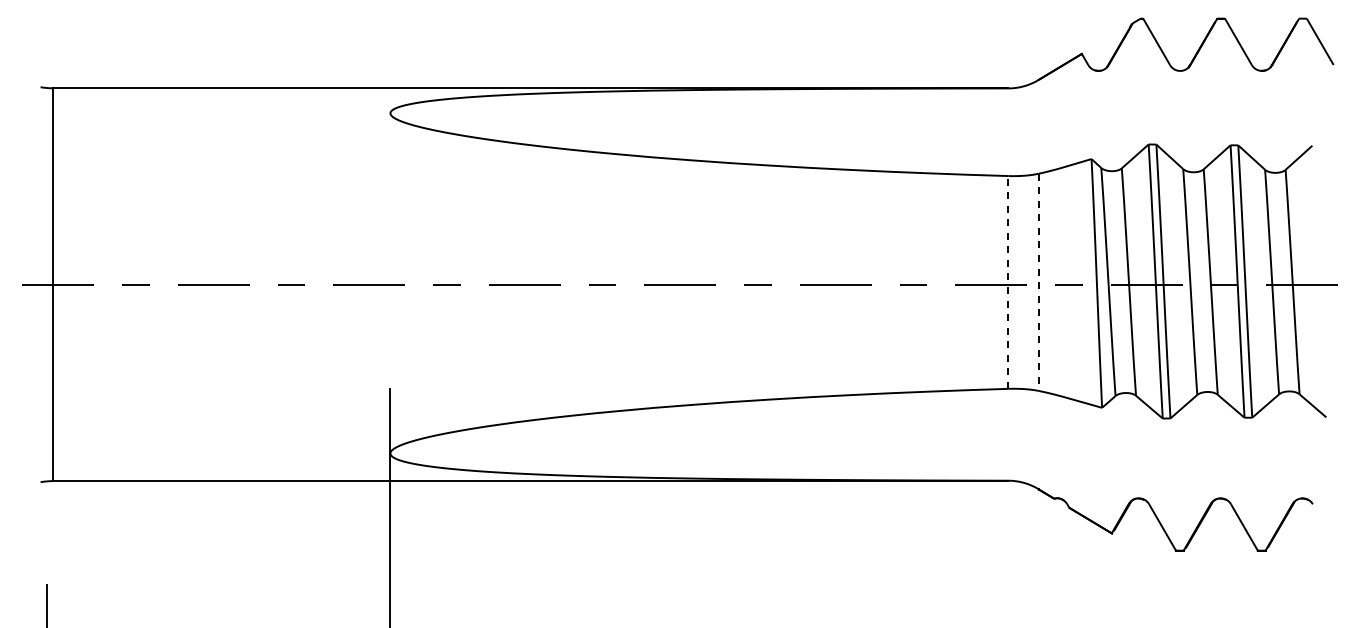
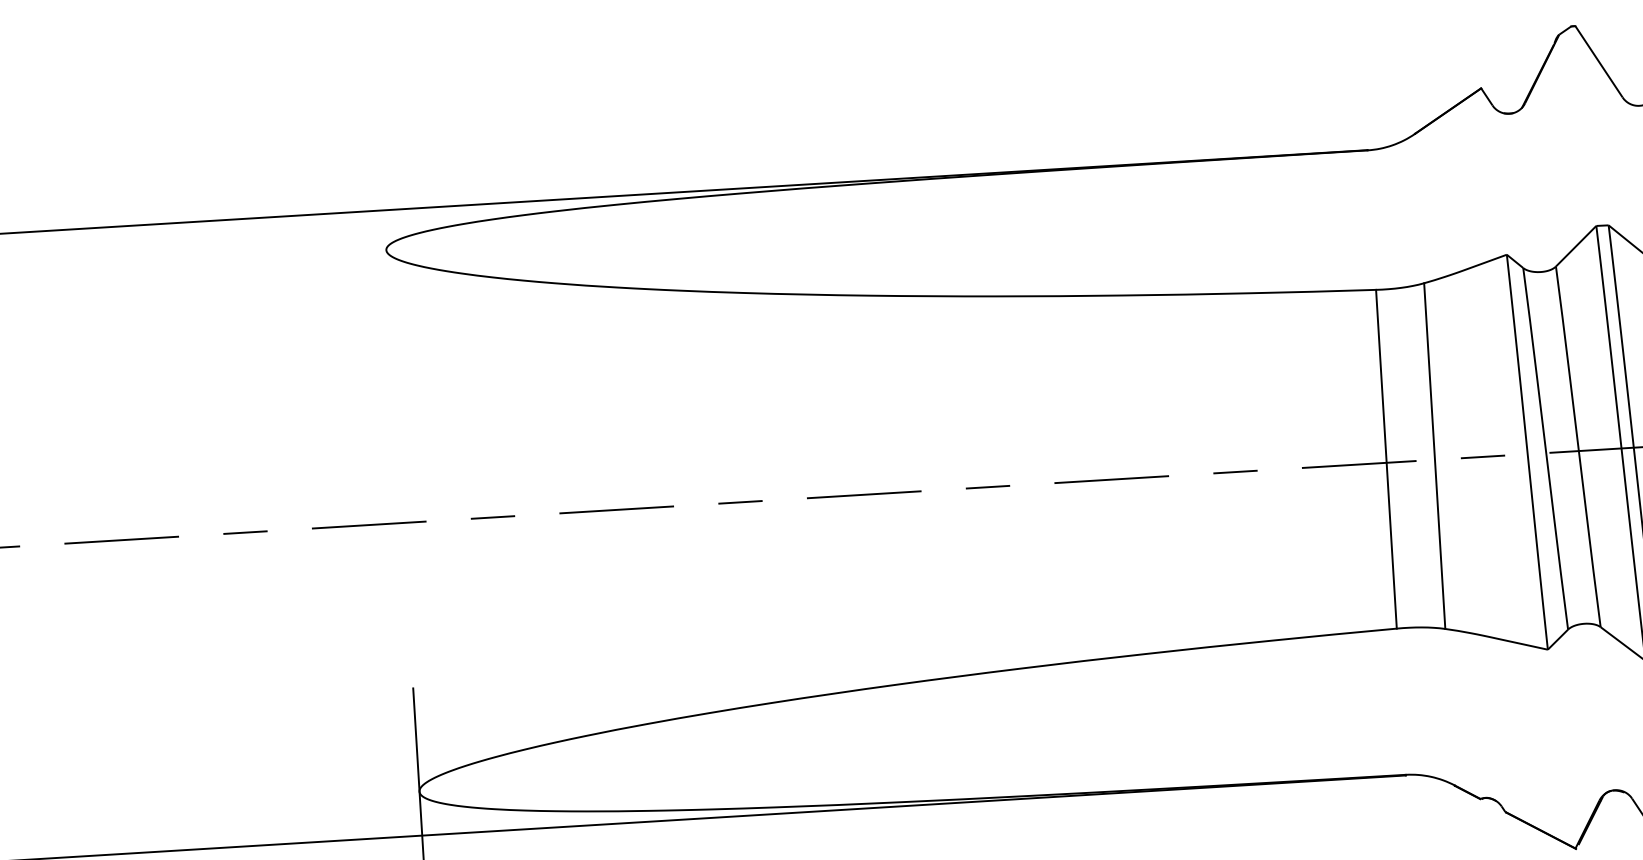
line: (1008, 281) -> (1386, 457), dashed -> solid
line: (1038, 282) -> (1434, 456), dashed -> solid

